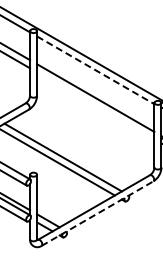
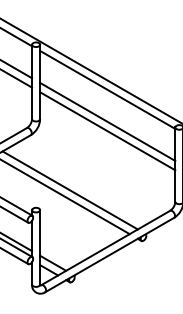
line: (95, 70) -> (107, 90), dashed -> solid
line: (95, 106) -> (107, 131), added
line: (97, 213) -> (109, 254), dashed -> solid

